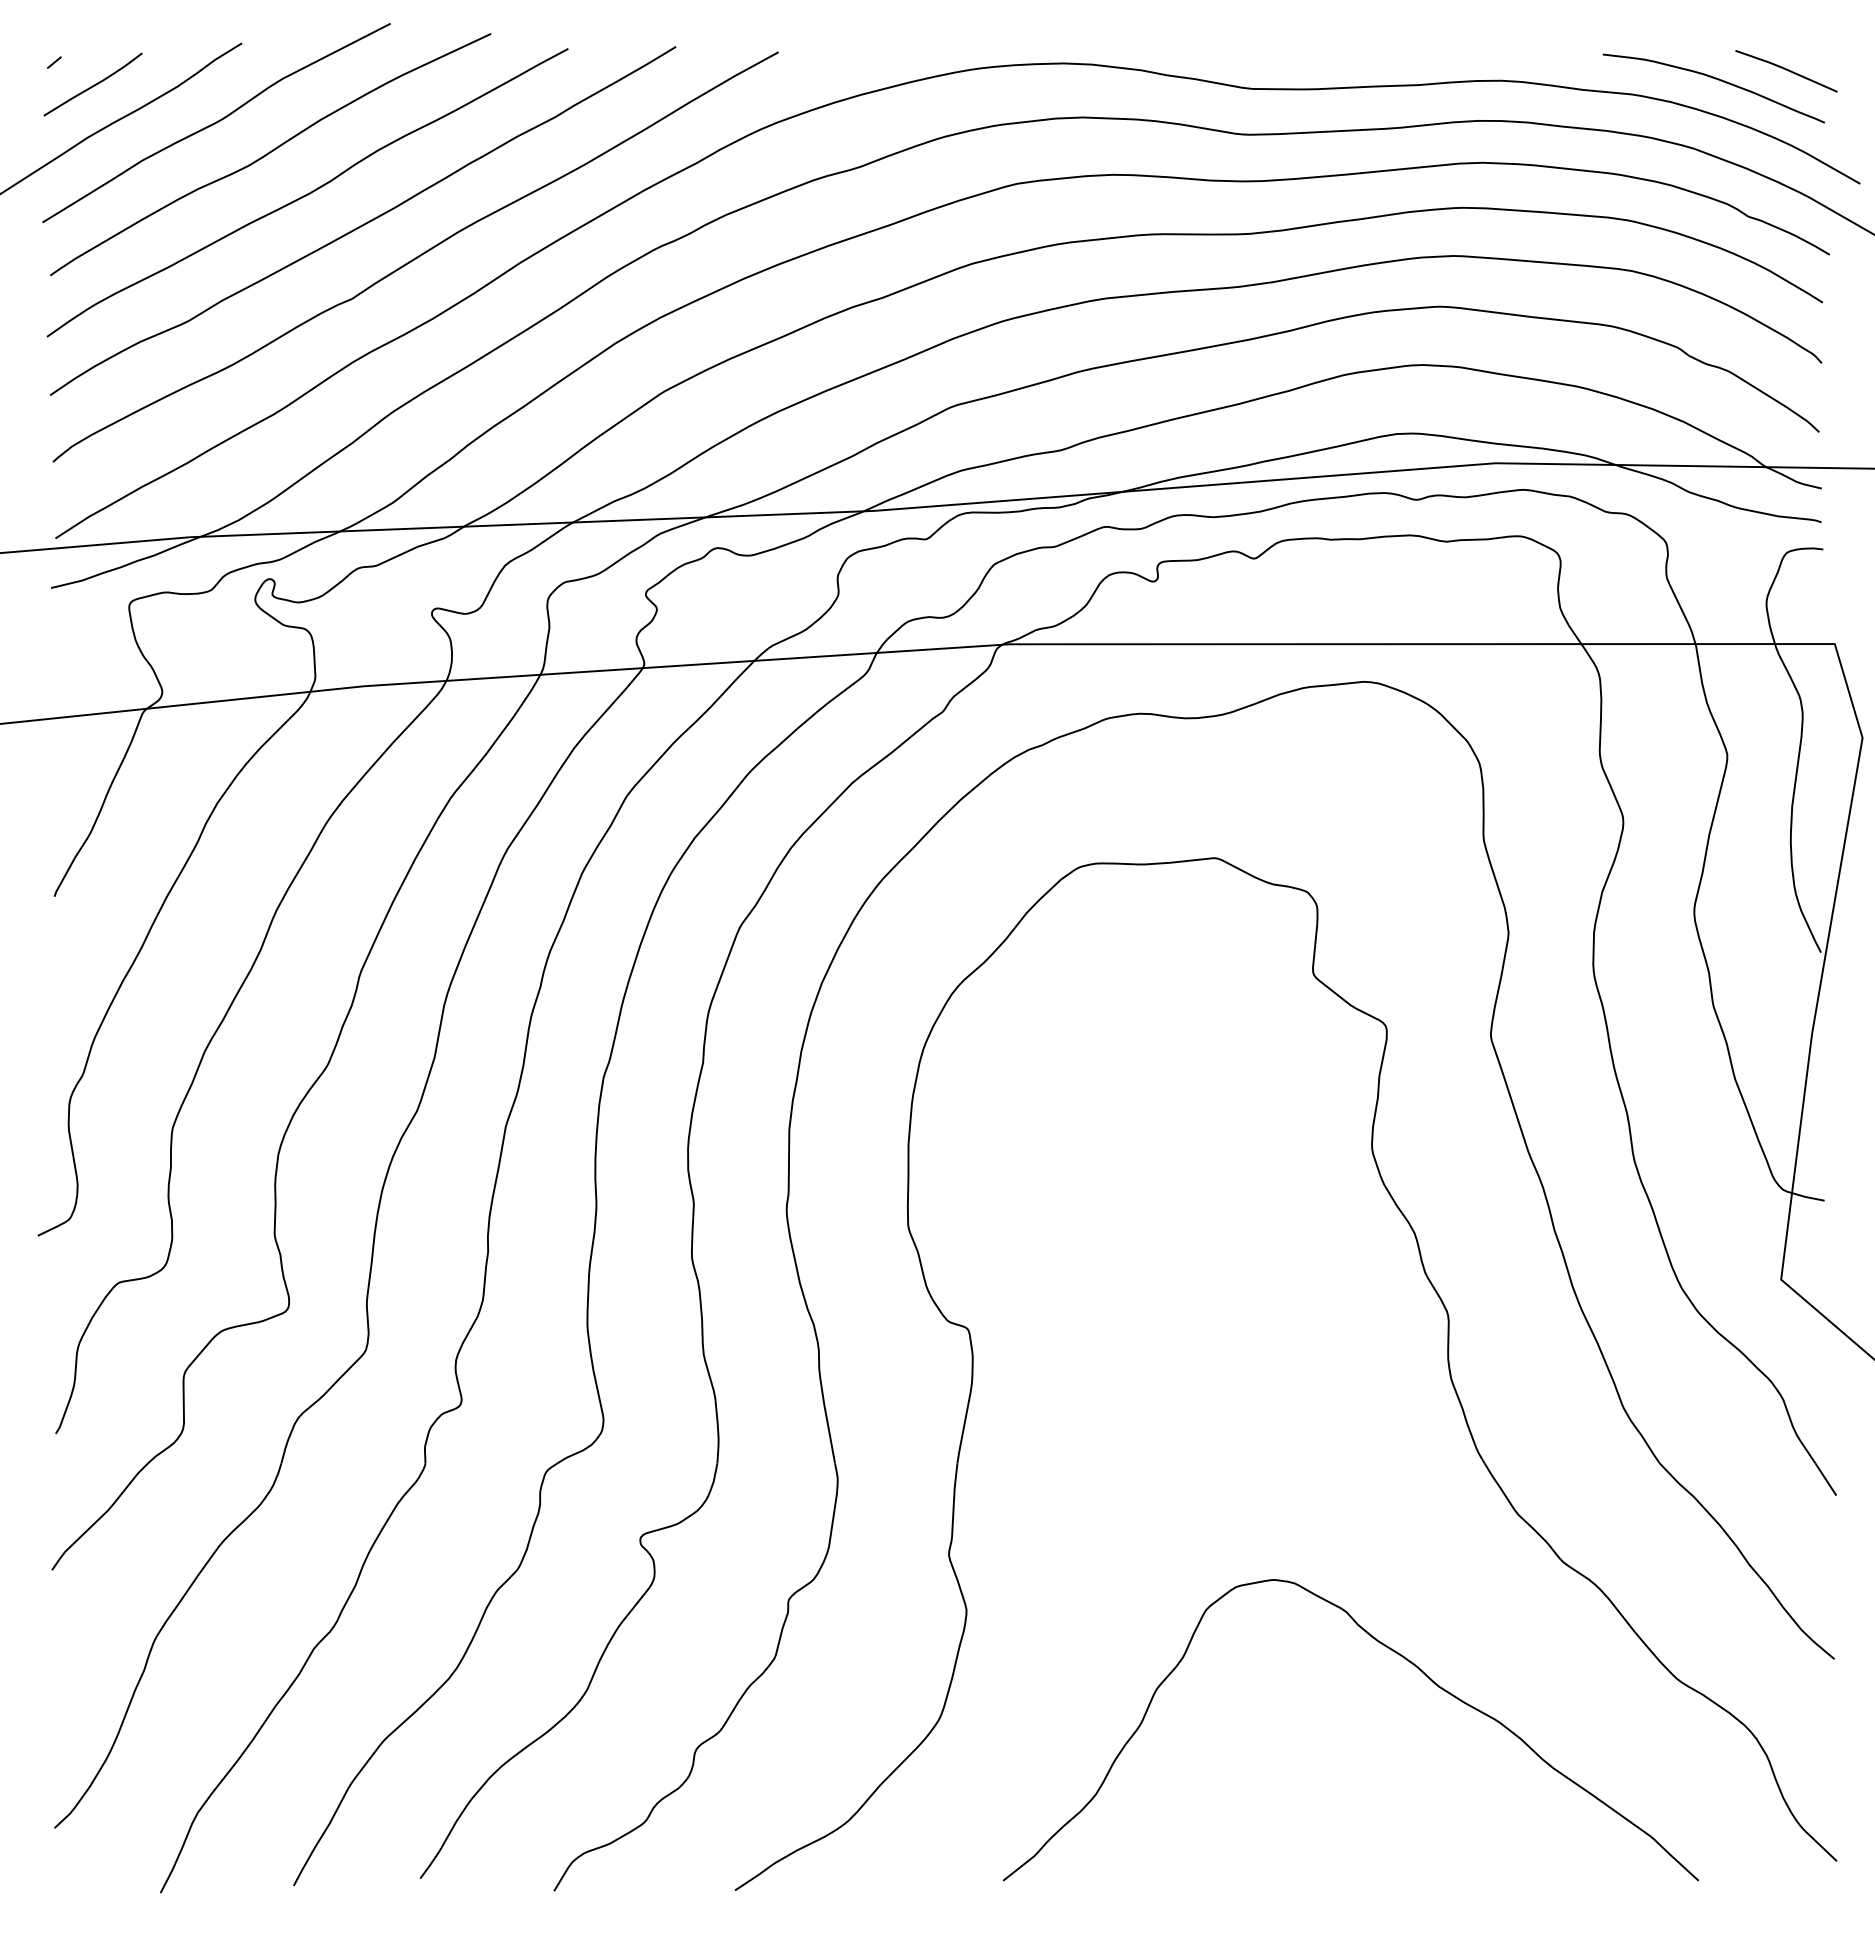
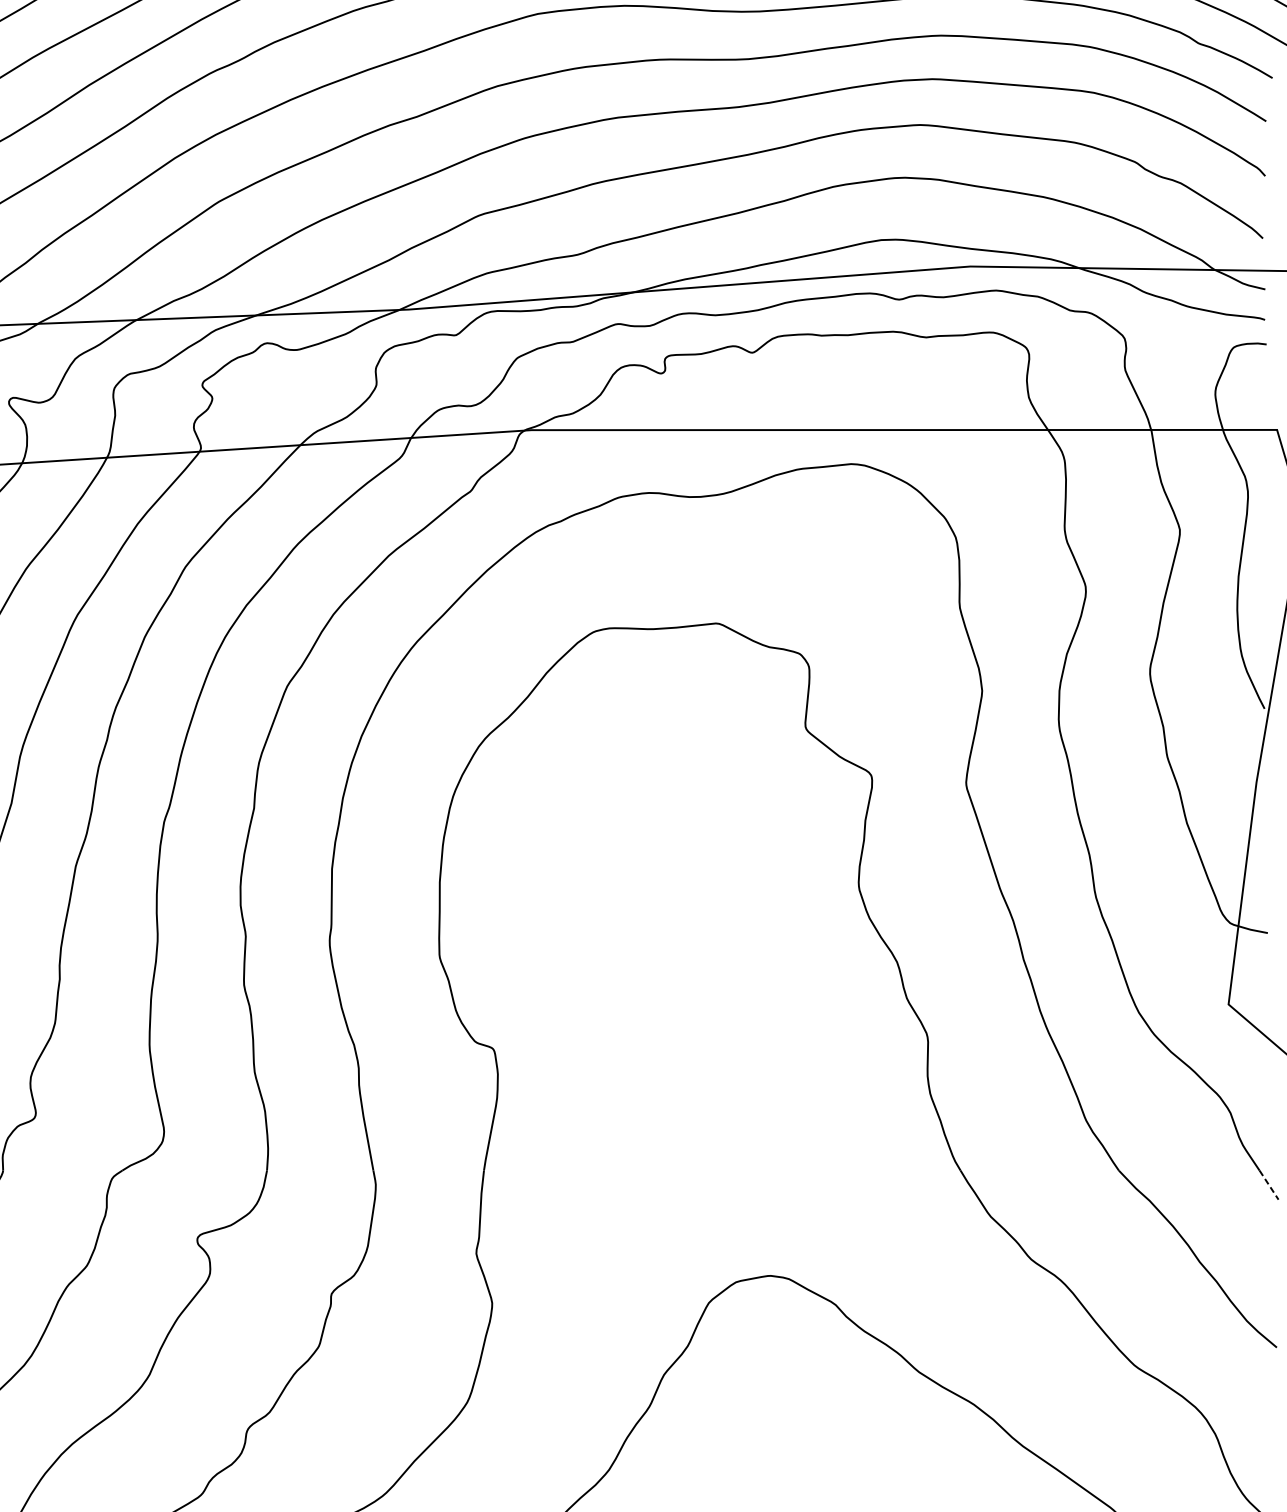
line: (1826, 1479) -> (1269, 1185), solid -> dashed

